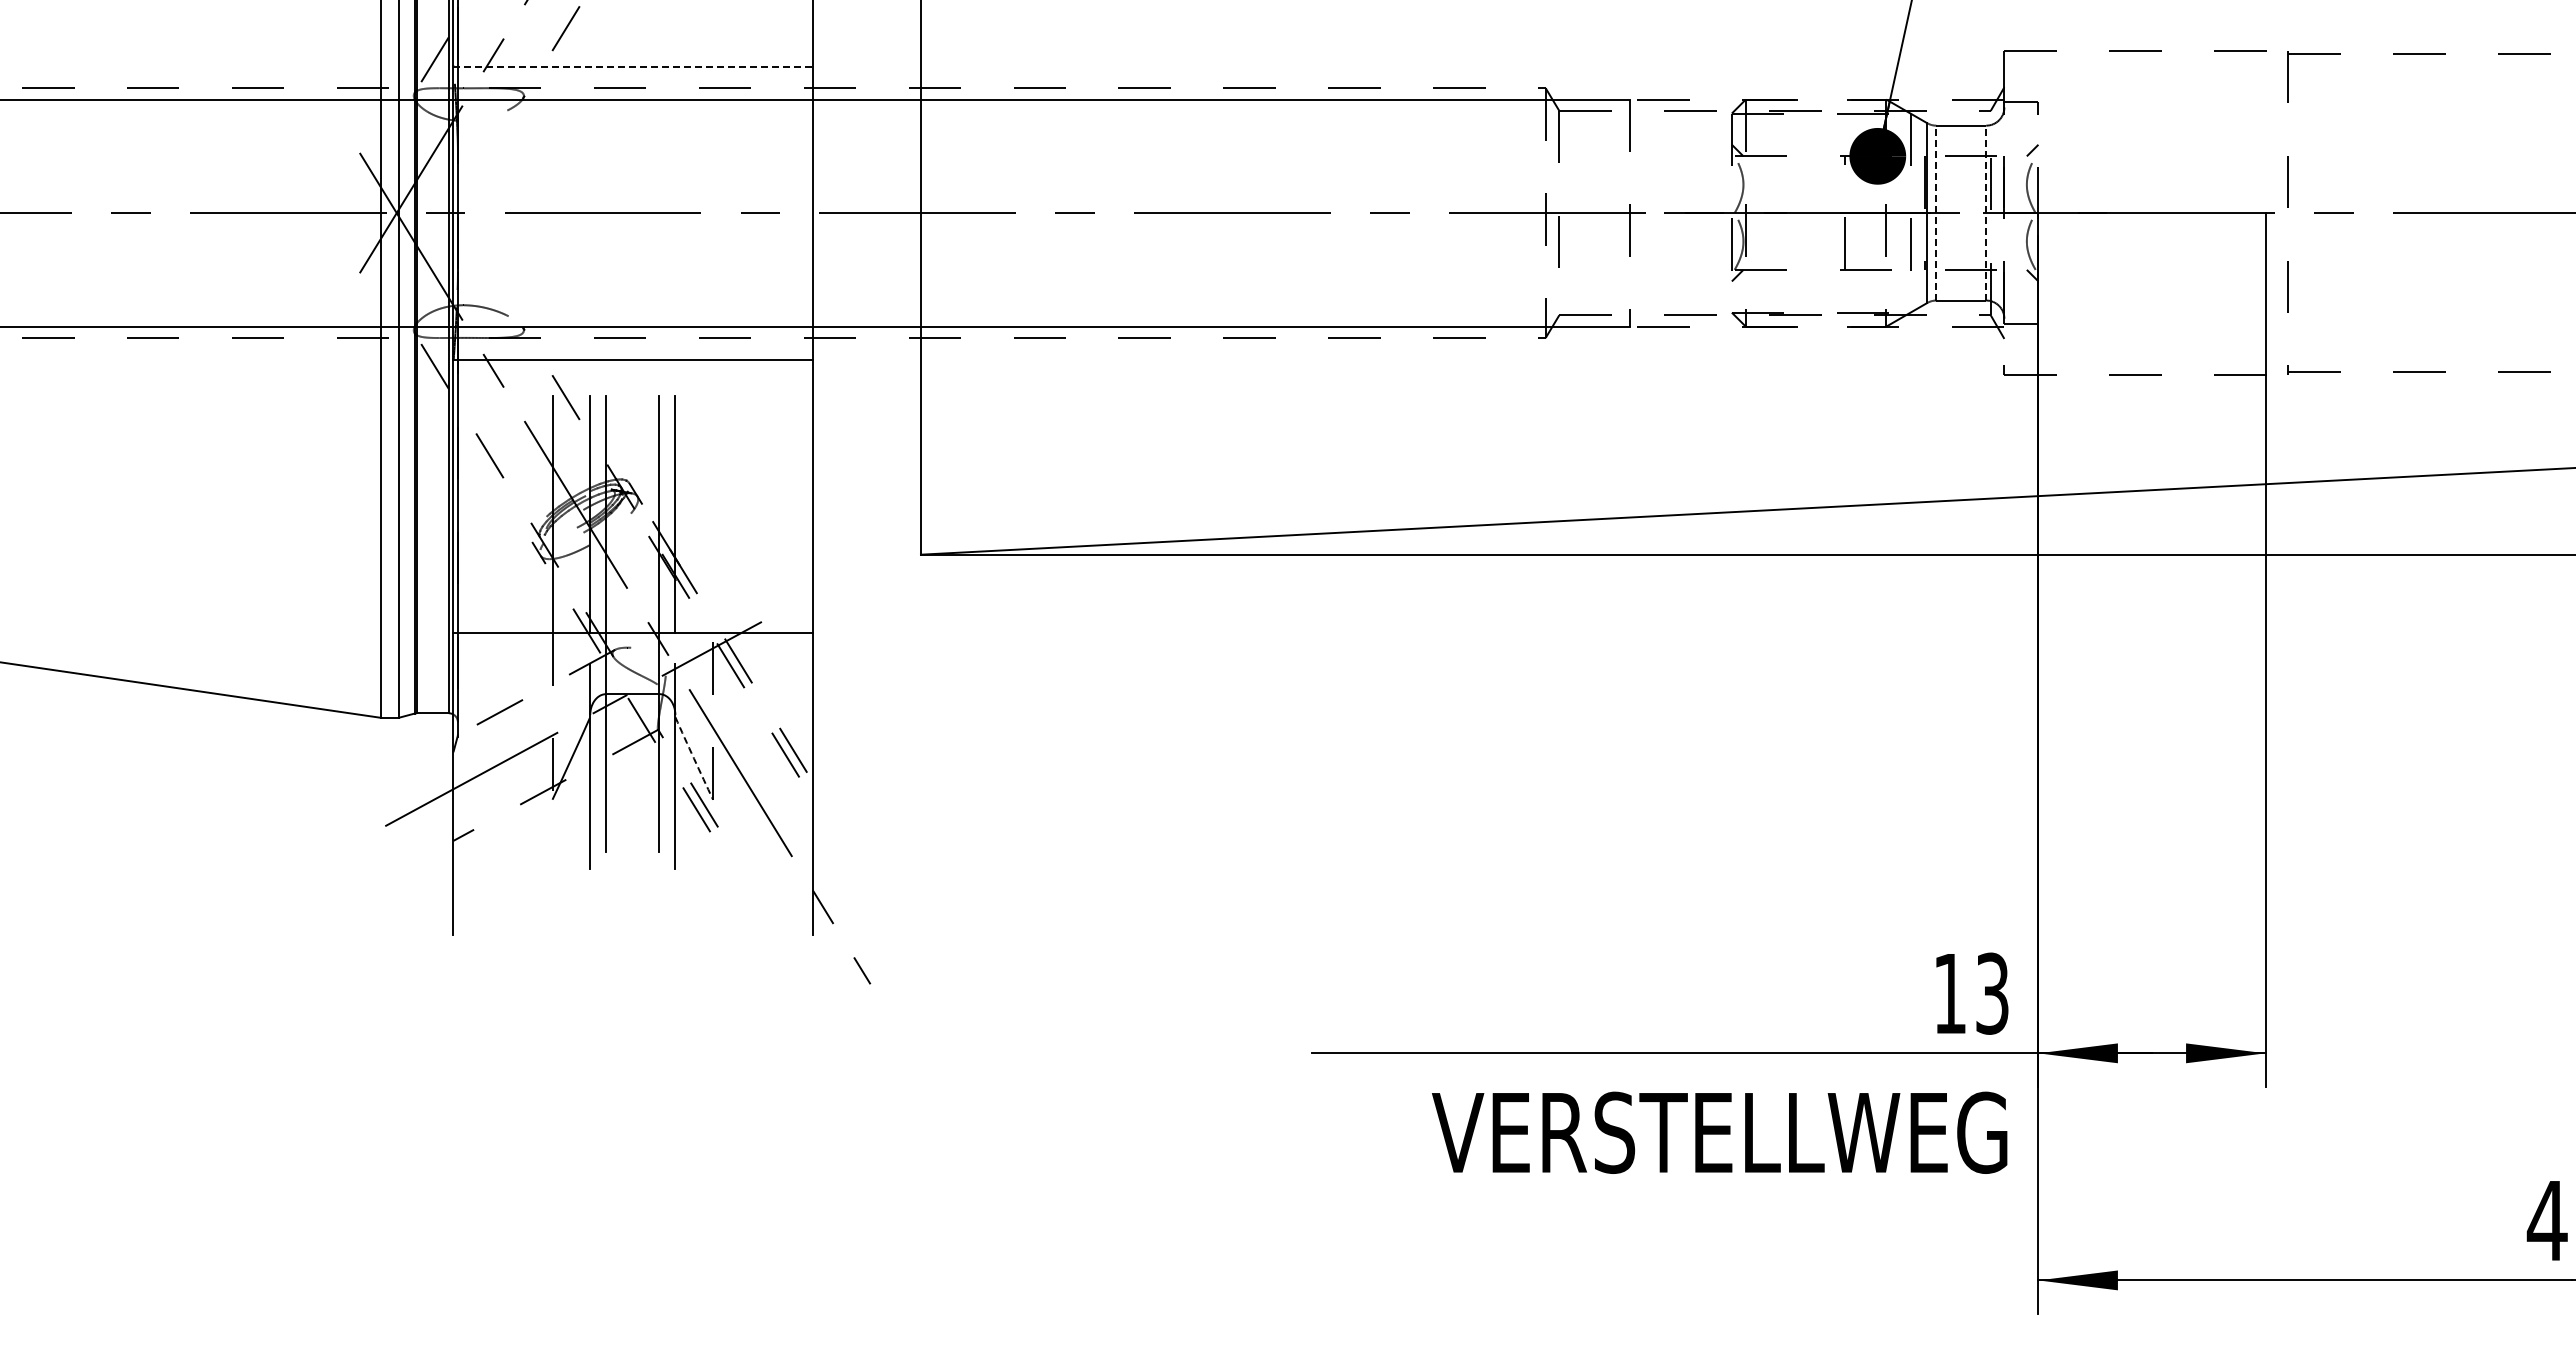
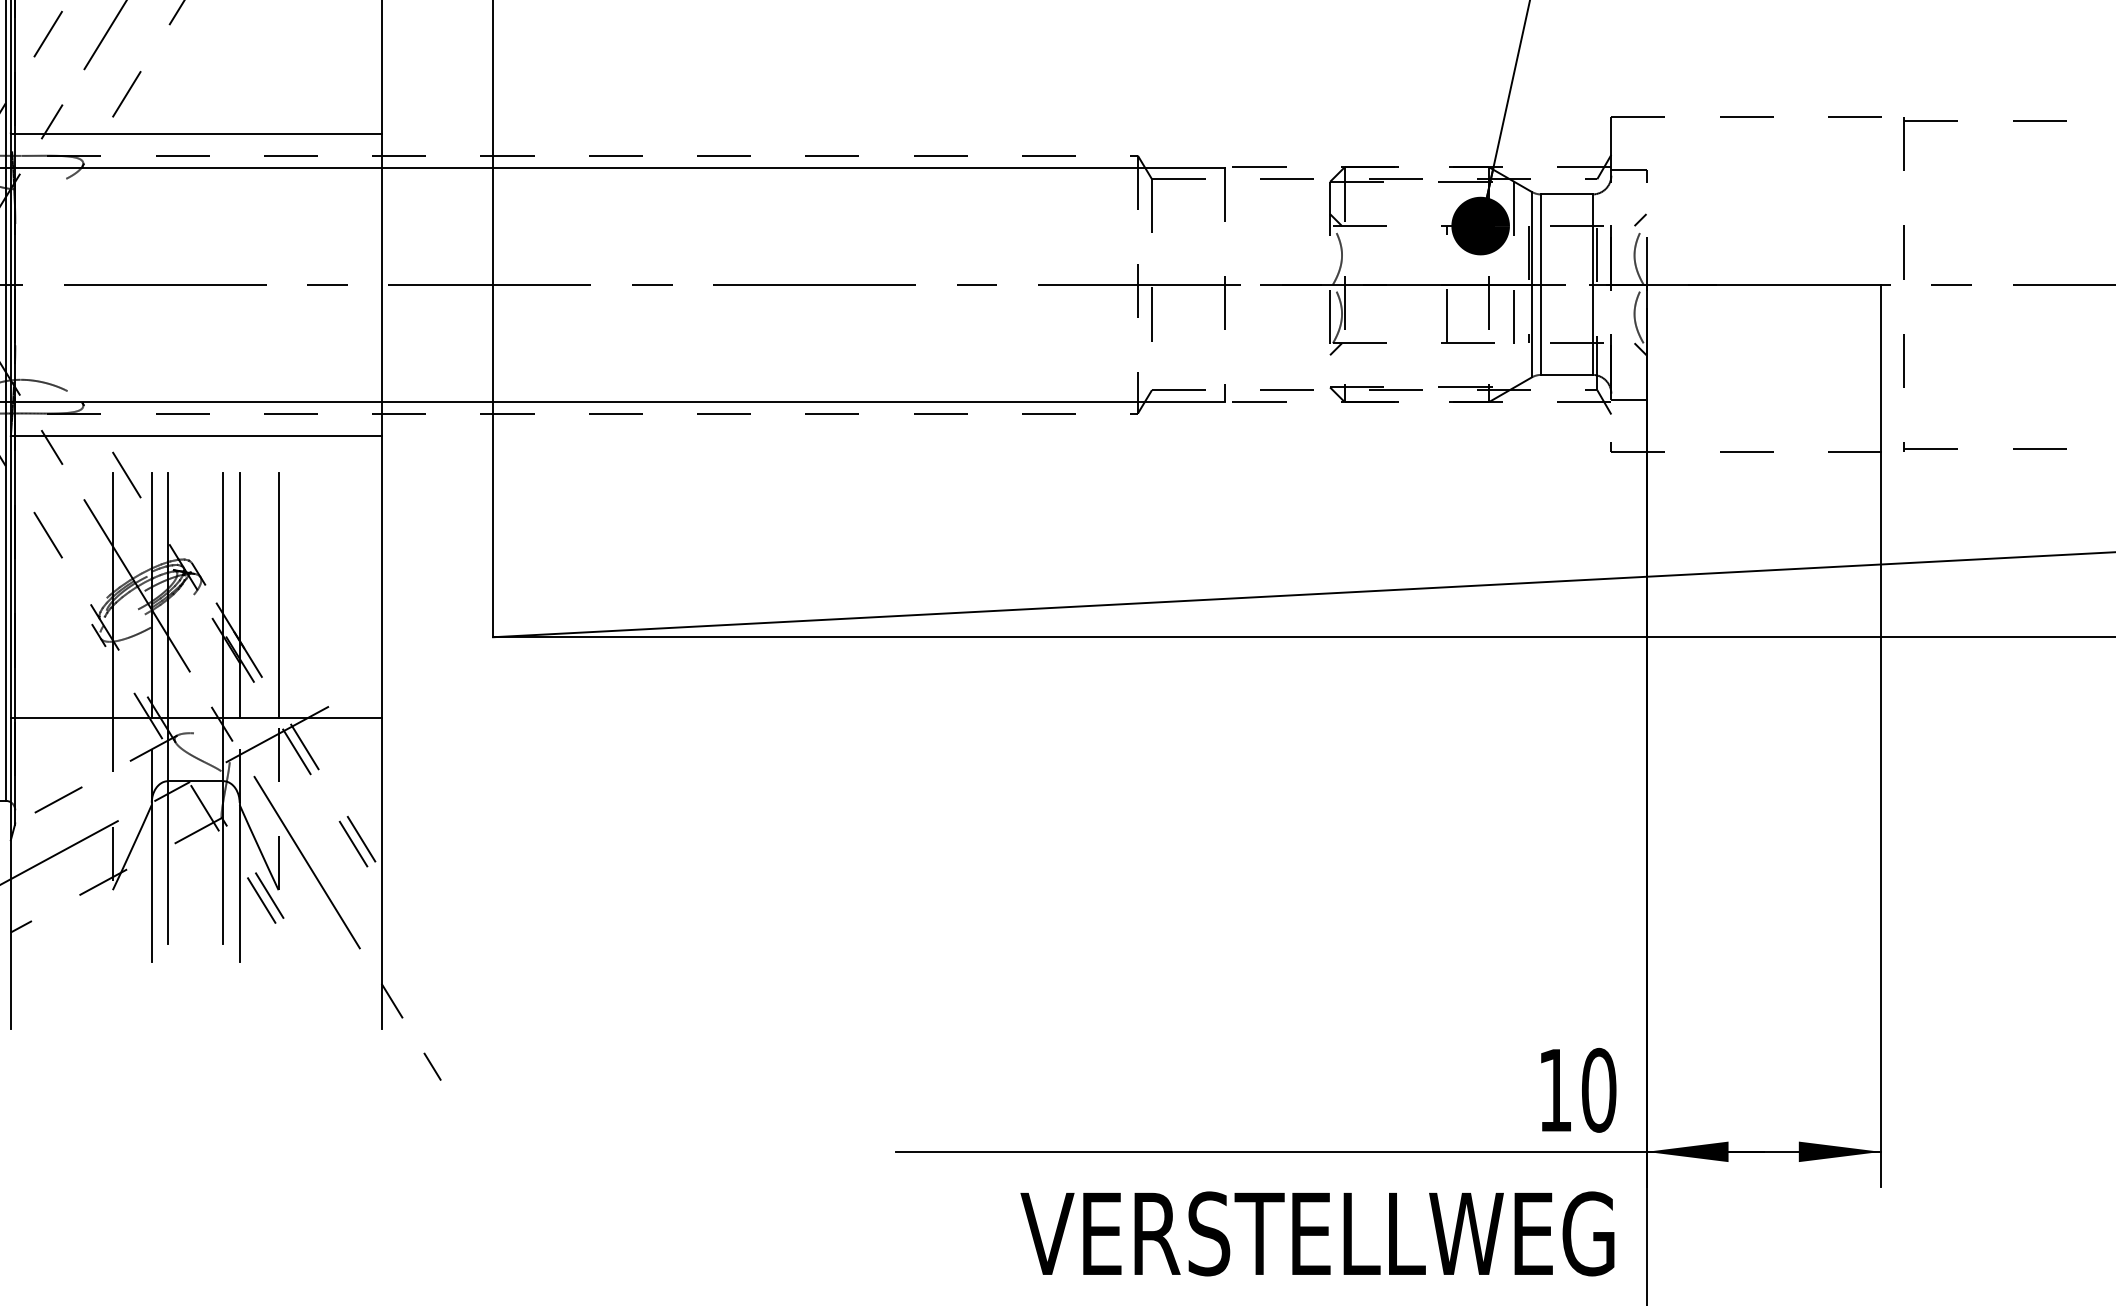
line: (633, 66) -> (196, 133), dashed -> solid
line: (1936, 212) -> (1541, 284), dashed -> solid
line: (1986, 212) -> (1592, 284), dashed -> solid
line: (713, 514) -> (279, 595), added
arc: (694, 758) -> (259, 847), dashed -> solid
text: (1992, 993) -> (1599, 1090), 13 -> 10

